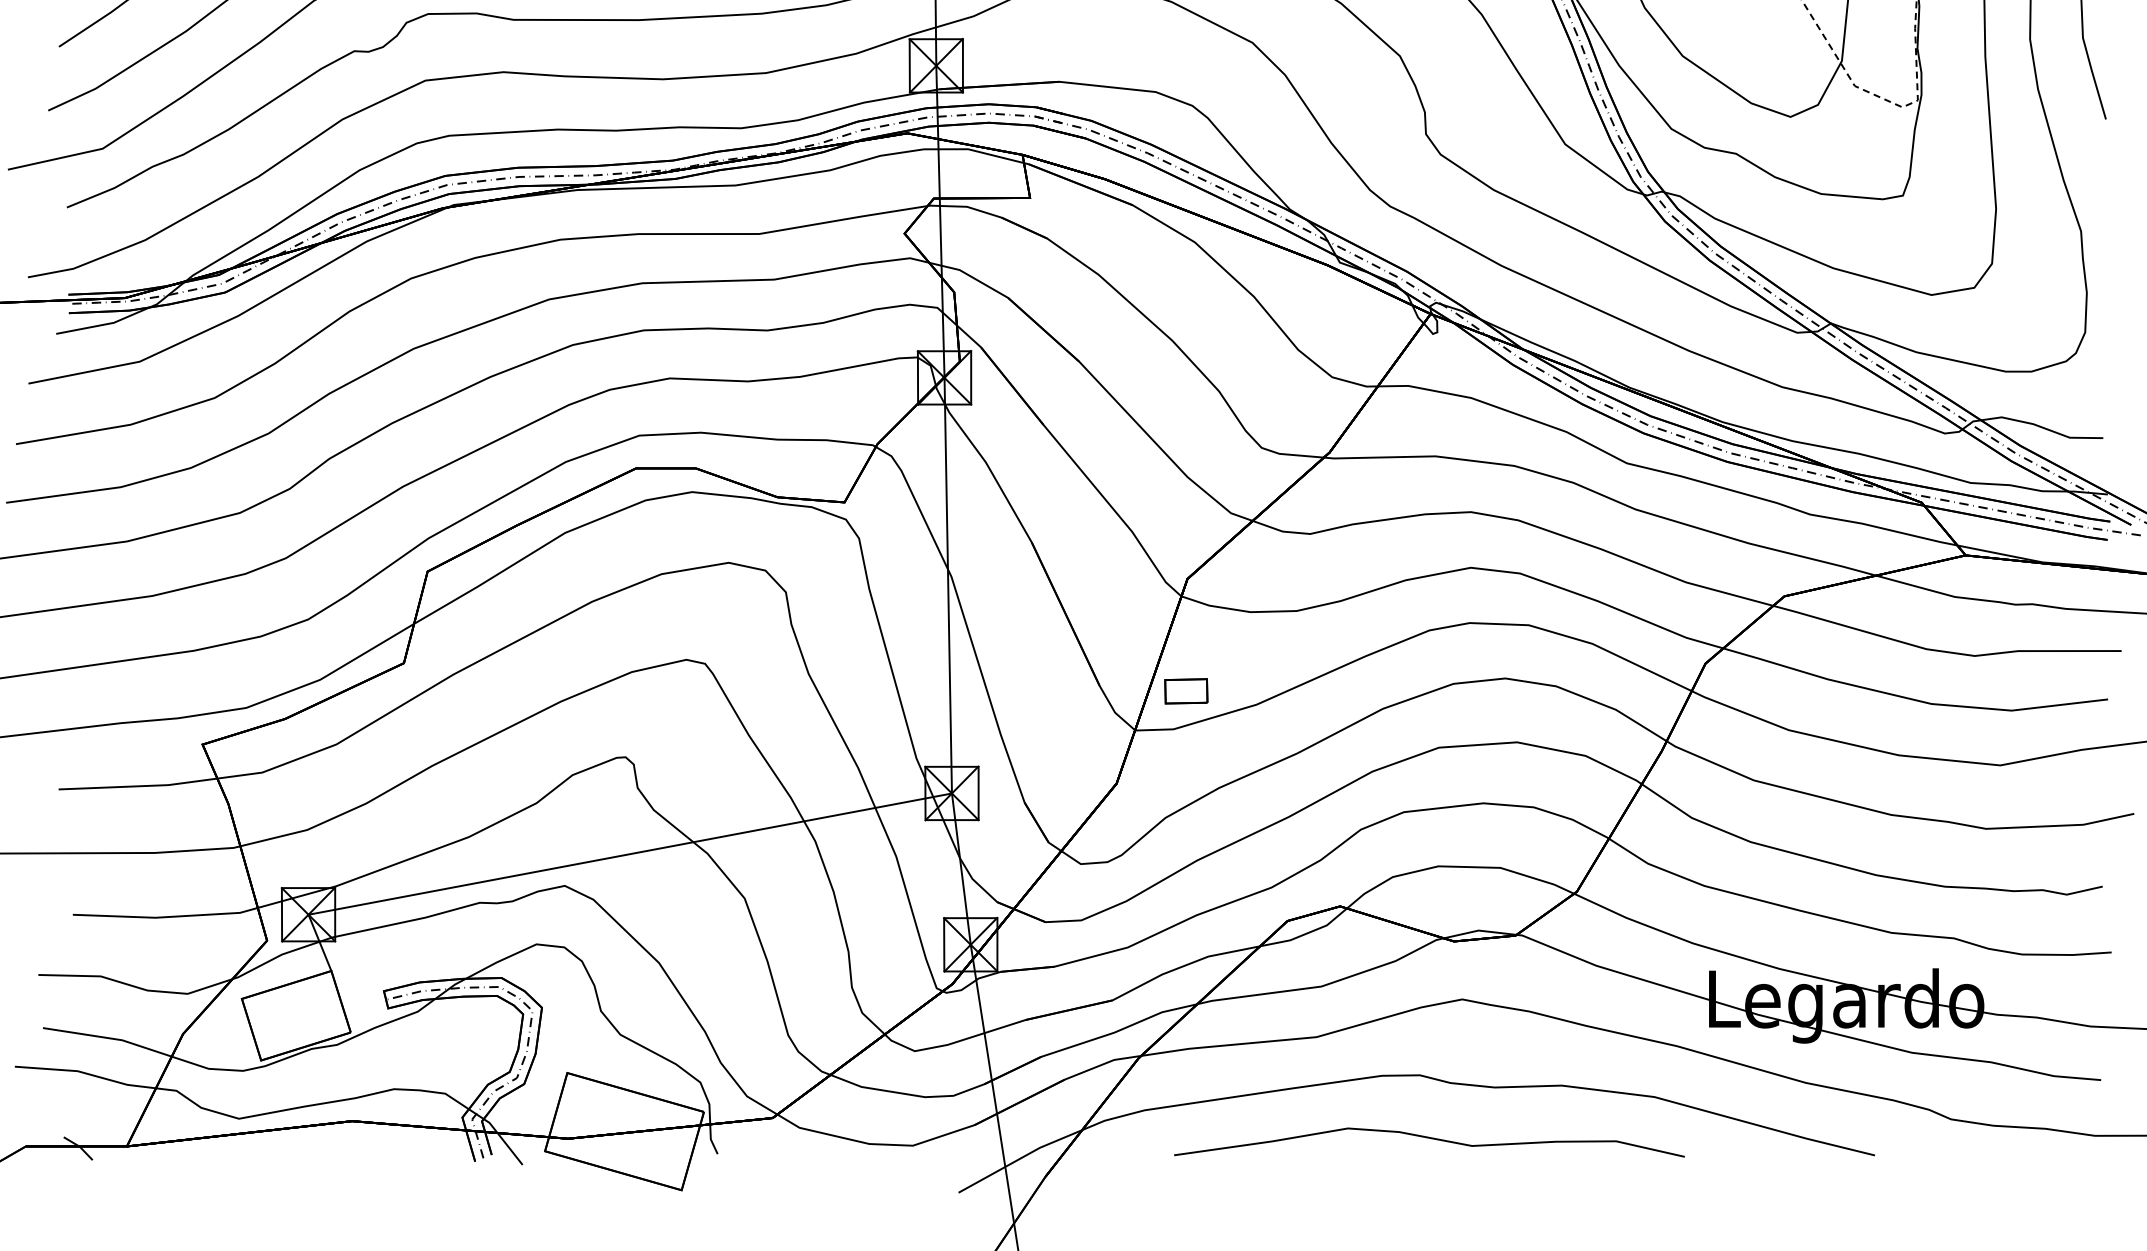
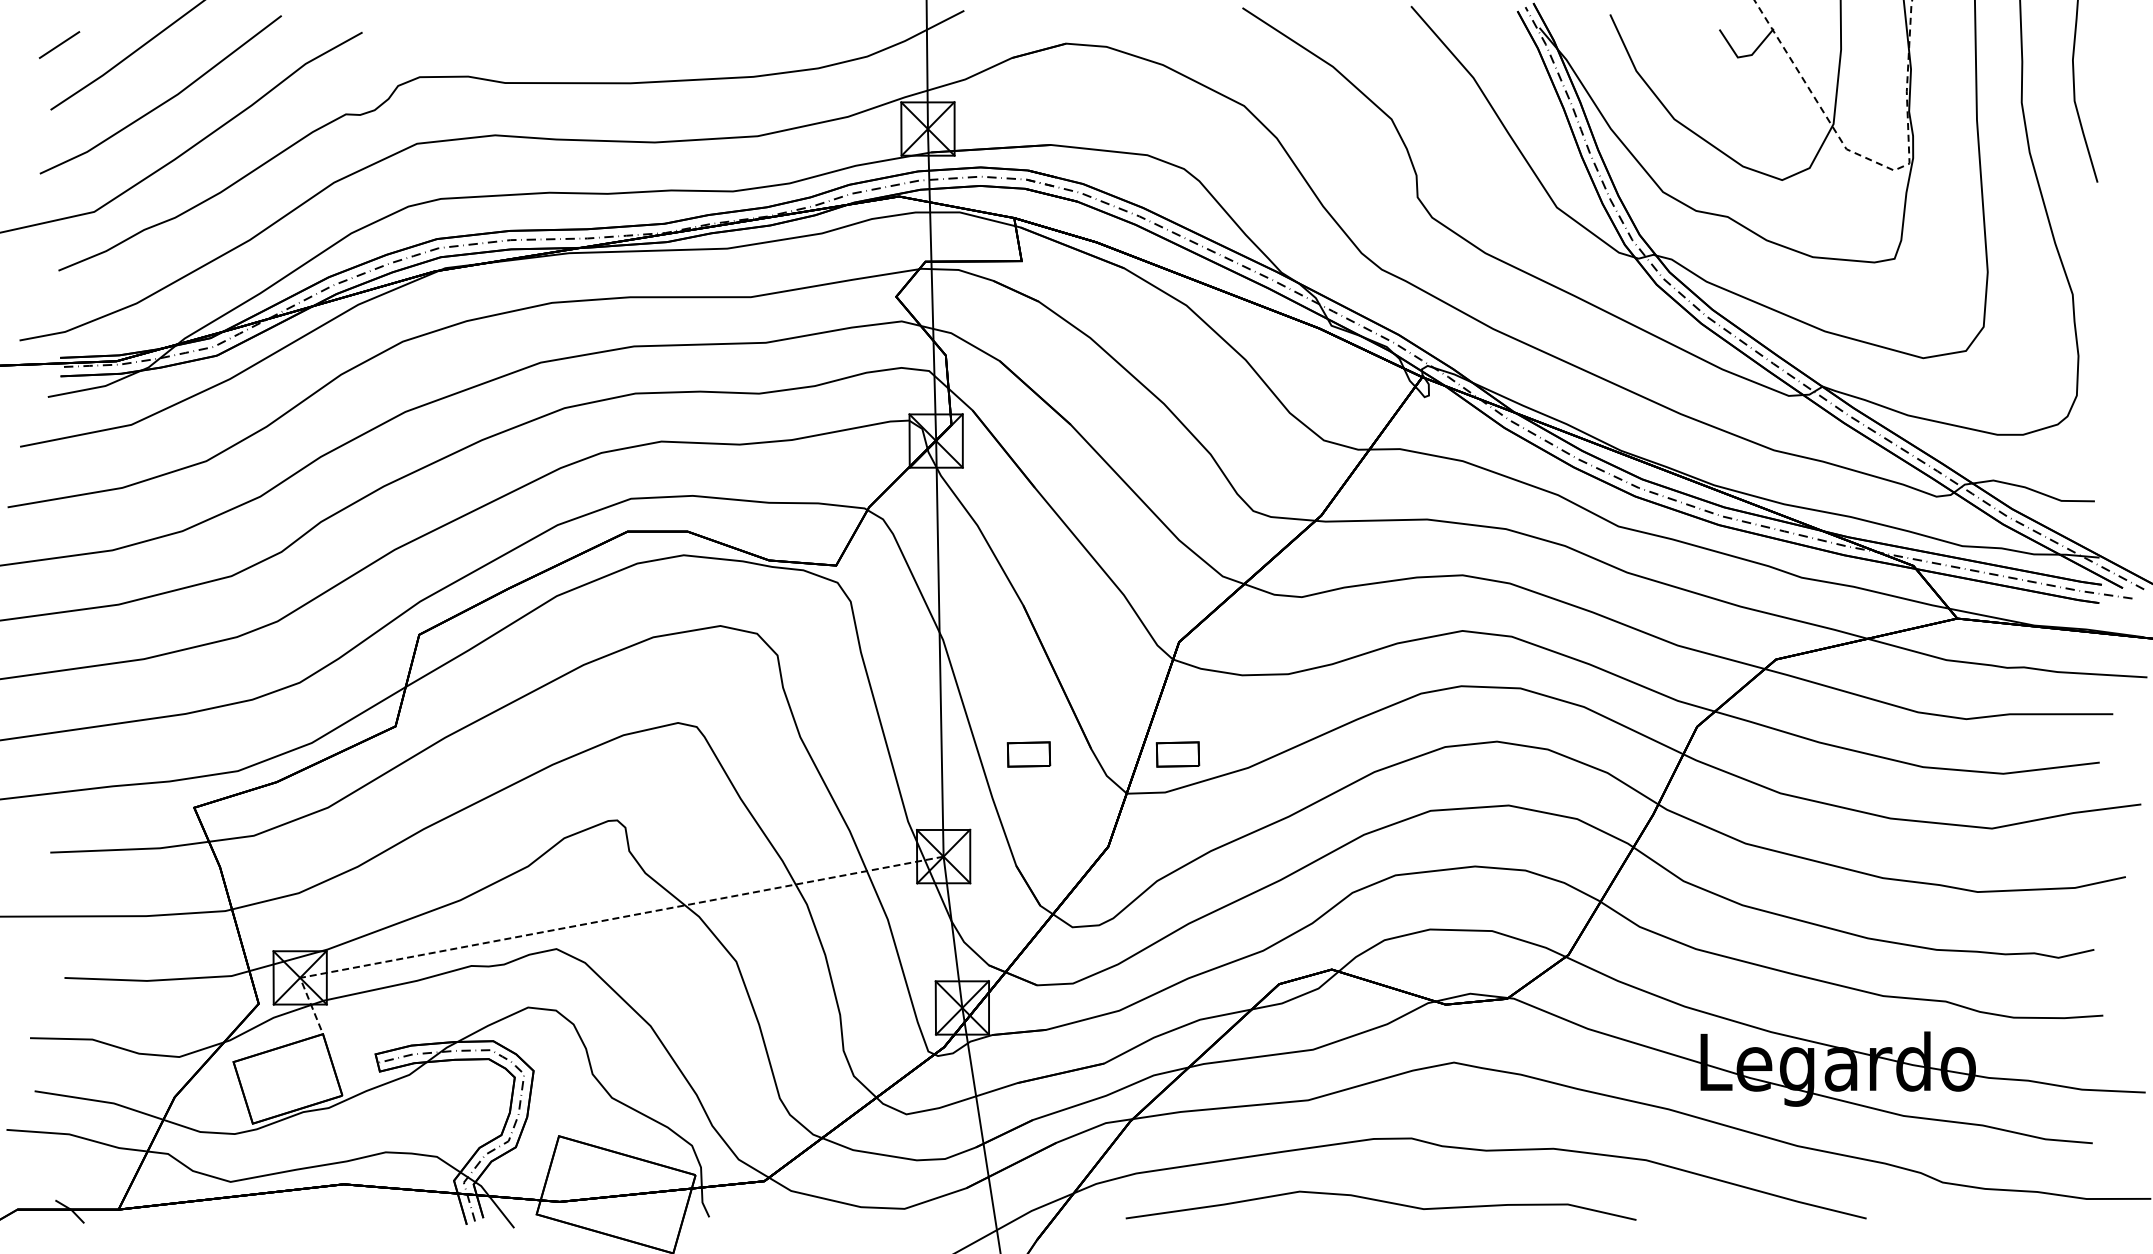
part: (1036, 691) -> (1028, 754), added
line: (598, 860) -> (590, 923), solid -> dashed
curve: (1430, 1139) -> (1382, 1202), moved

